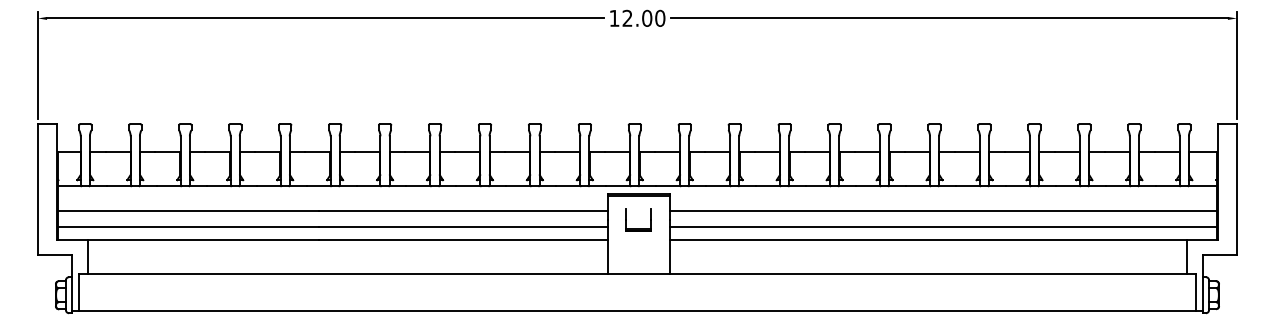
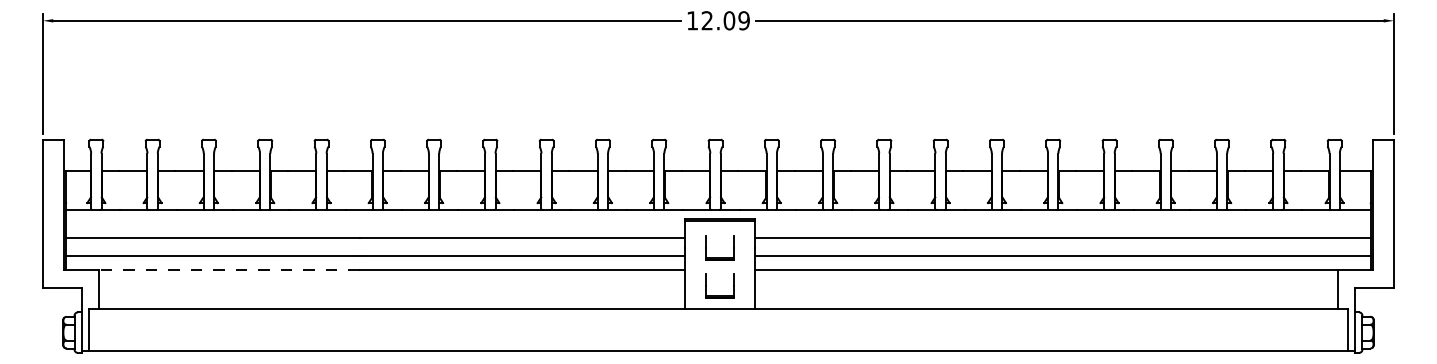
text: (659, 18) -> (743, 20), 12.00 -> 12.09
line: (203, 239) -> (229, 269), solid -> dashed
part: (638, 262) -> (719, 295), added

